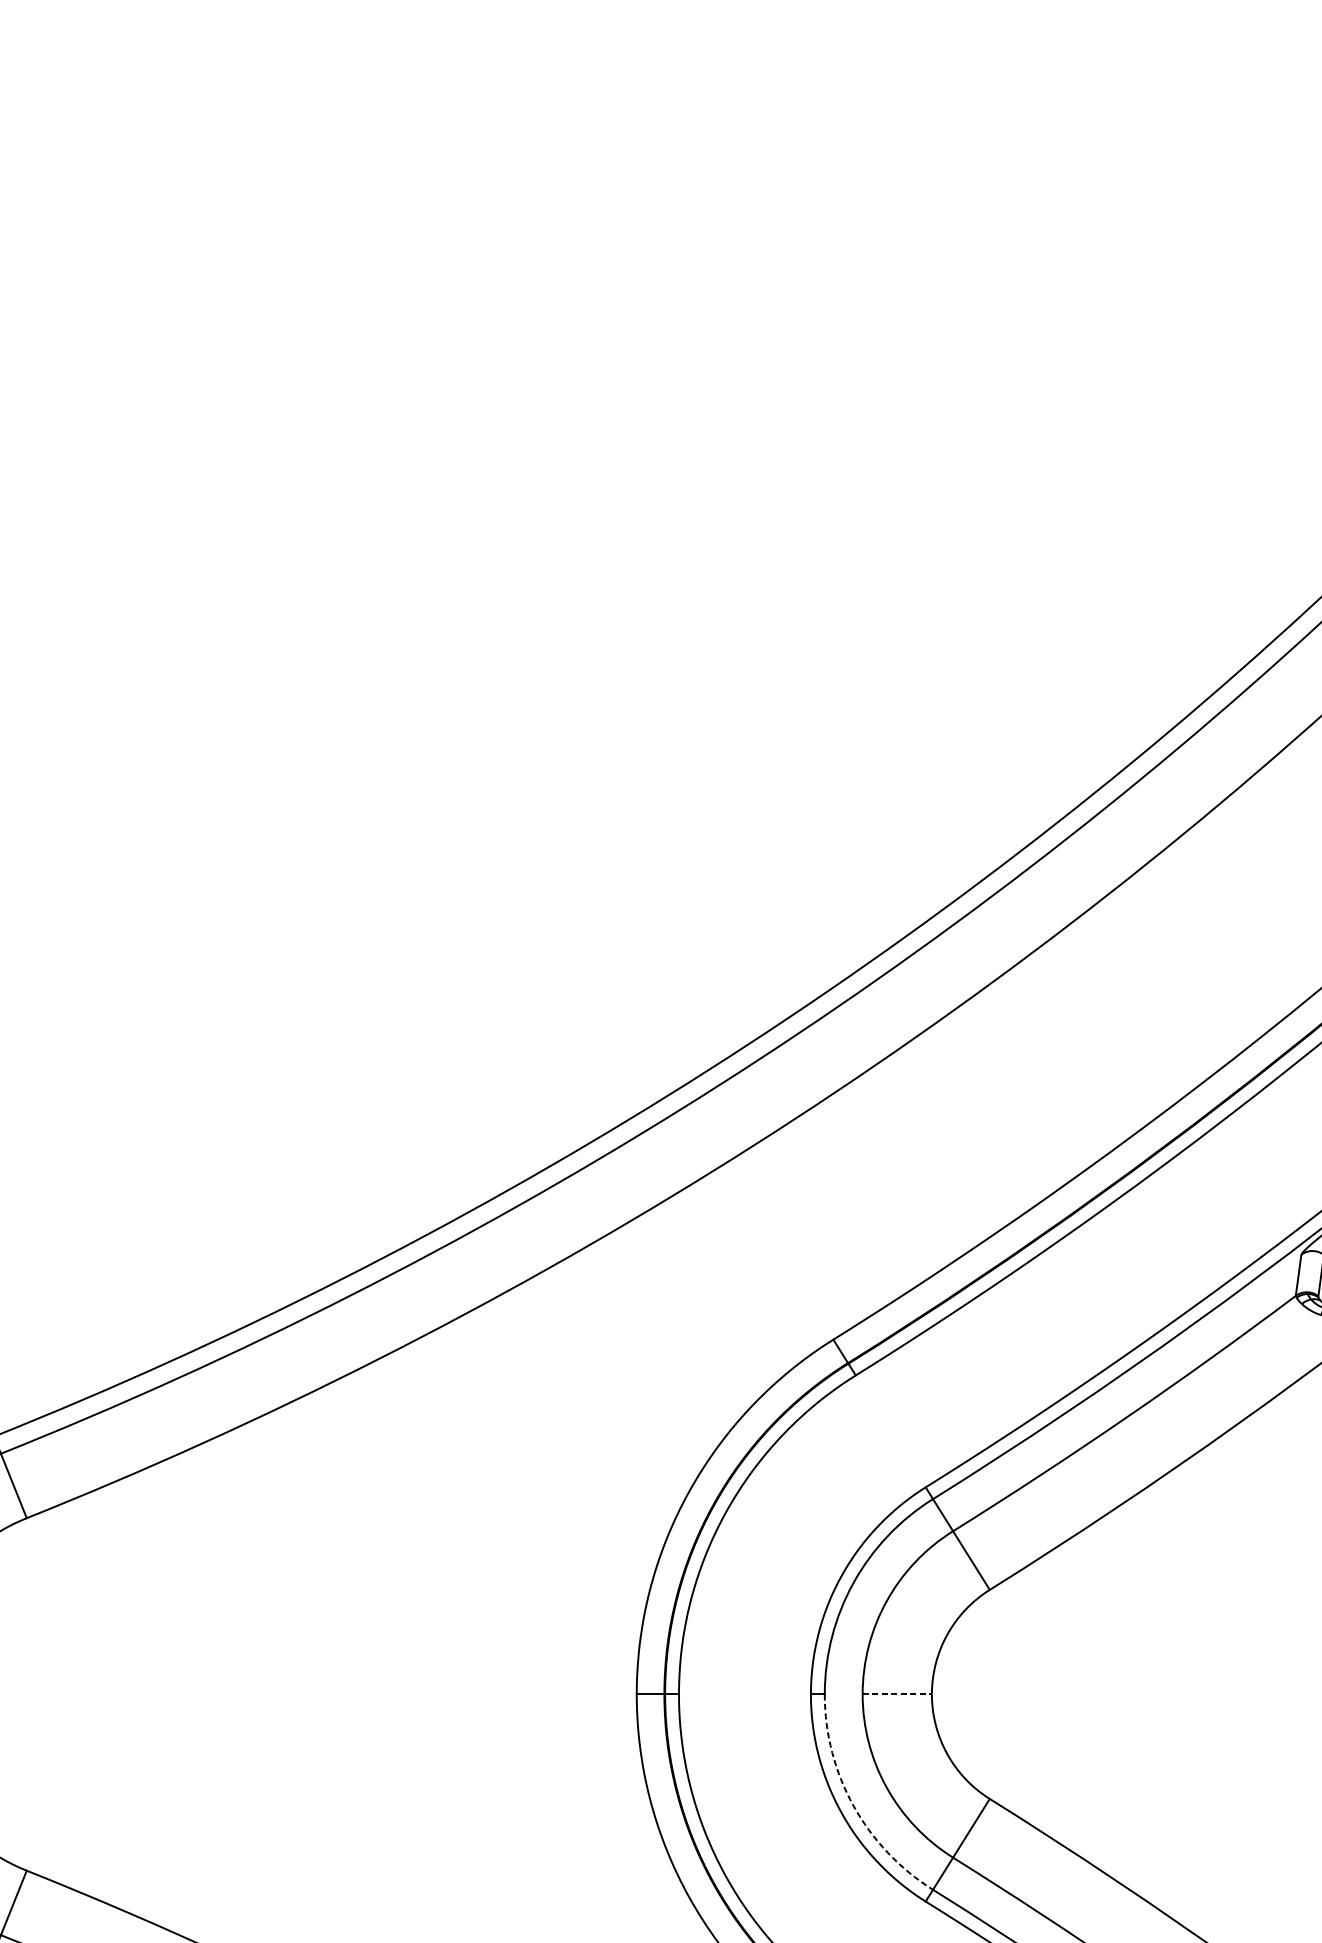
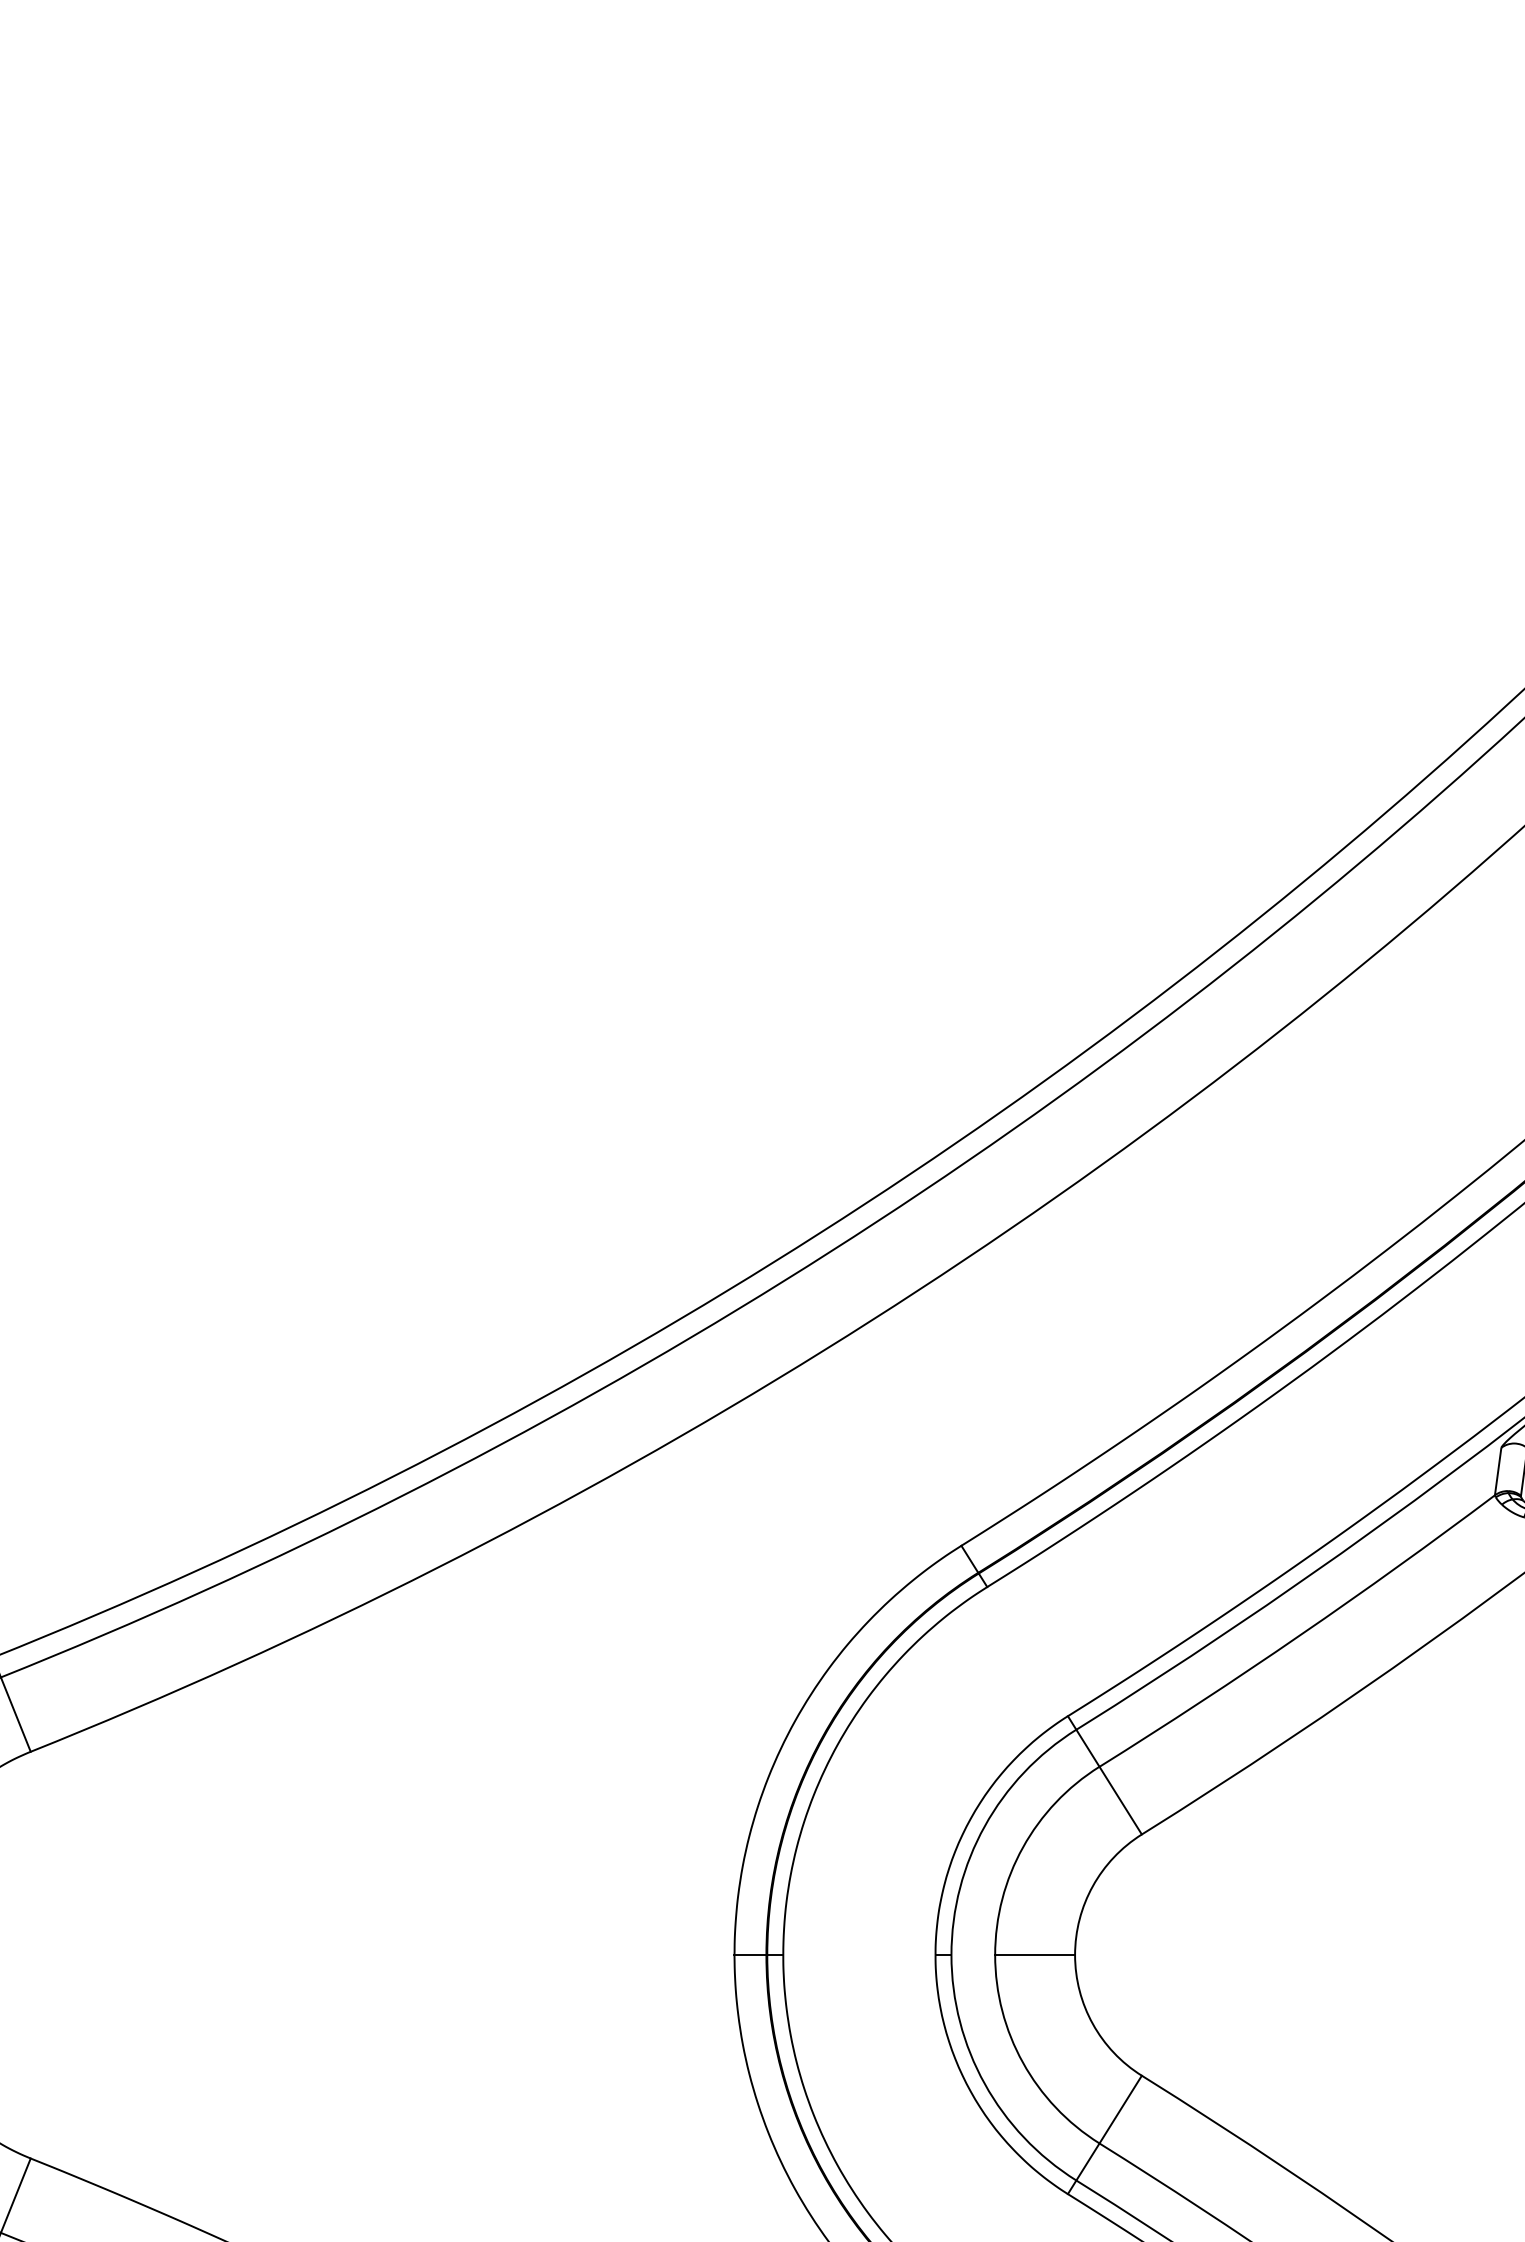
line: (897, 1694) -> (1035, 1955), dashed -> solid
arc: (853, 1805) -> (984, 2083), dashed -> solid

